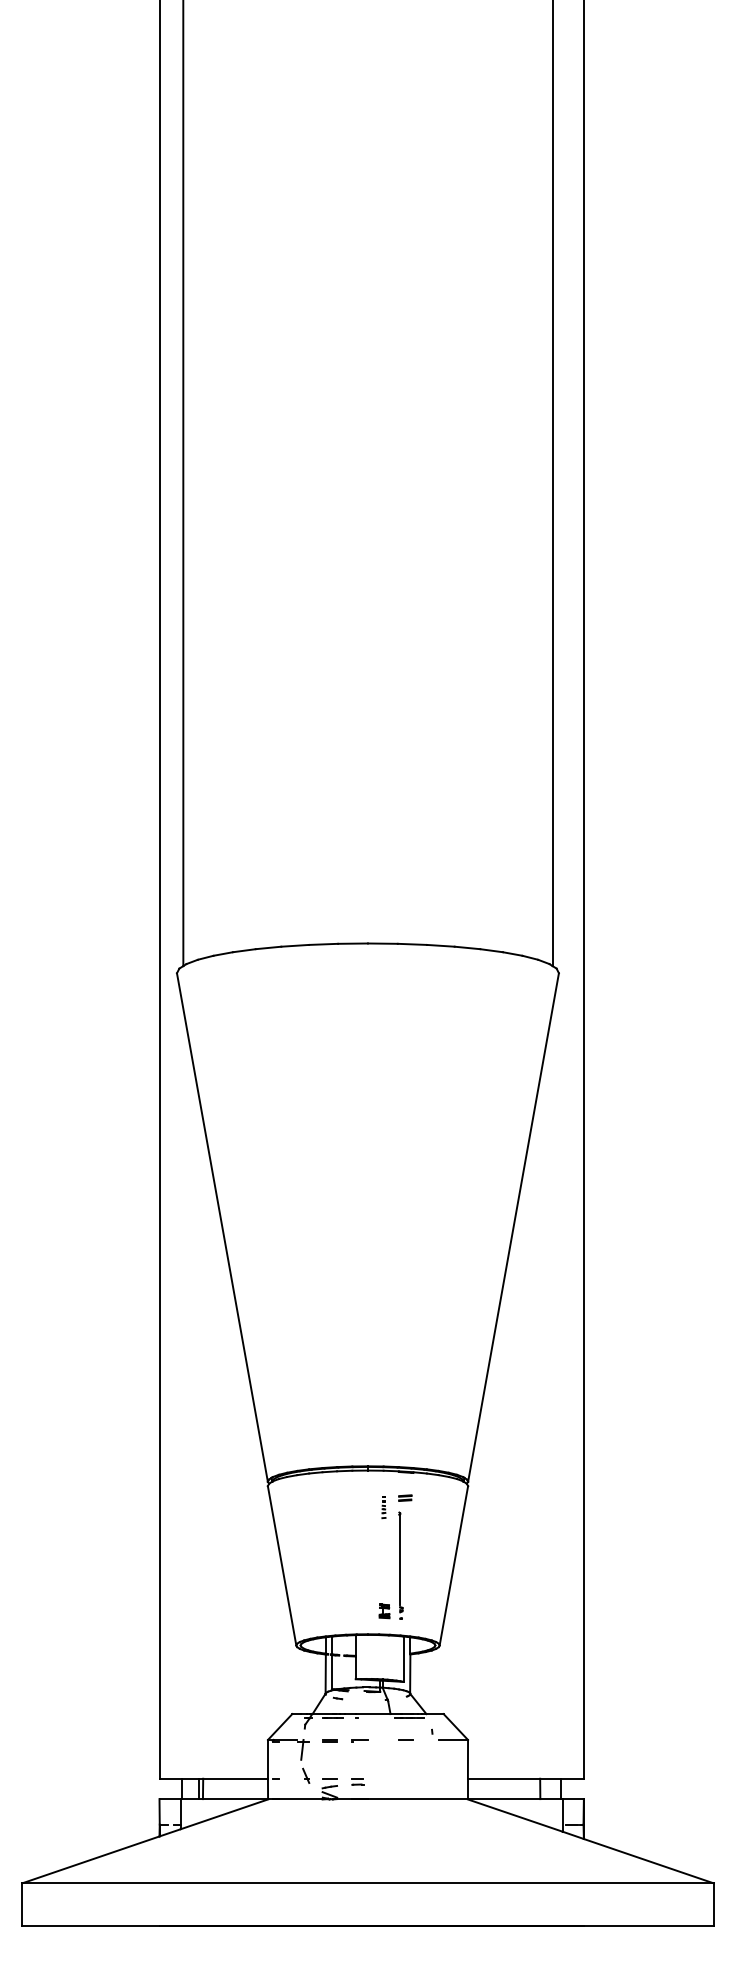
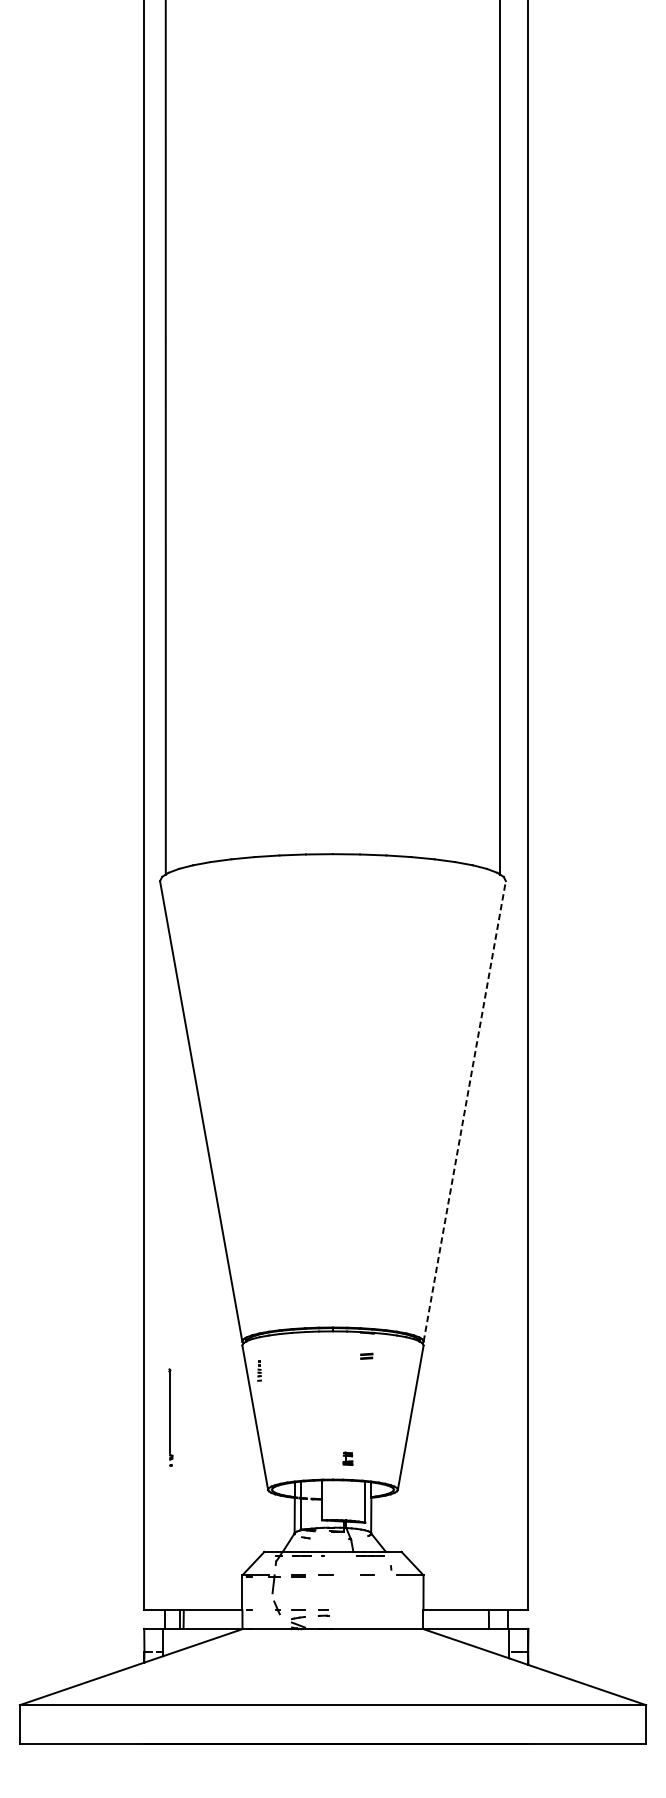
line: (513, 1227) -> (464, 1111), solid -> dashed
part: (383, 1507) -> (259, 1371), moved
part: (400, 1565) -> (170, 1417), moved

